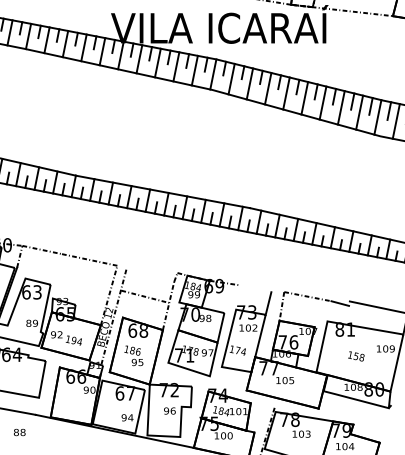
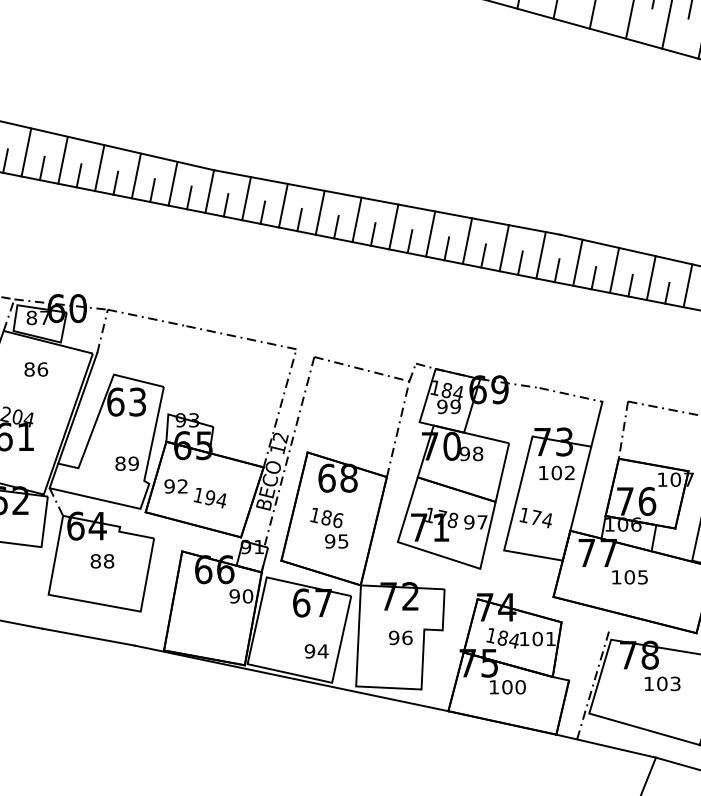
line: (255, 288) -> (570, 394), added
line: (145, 296) -> (362, 368), moved
text: (19, 432) -> (101, 561), moved

